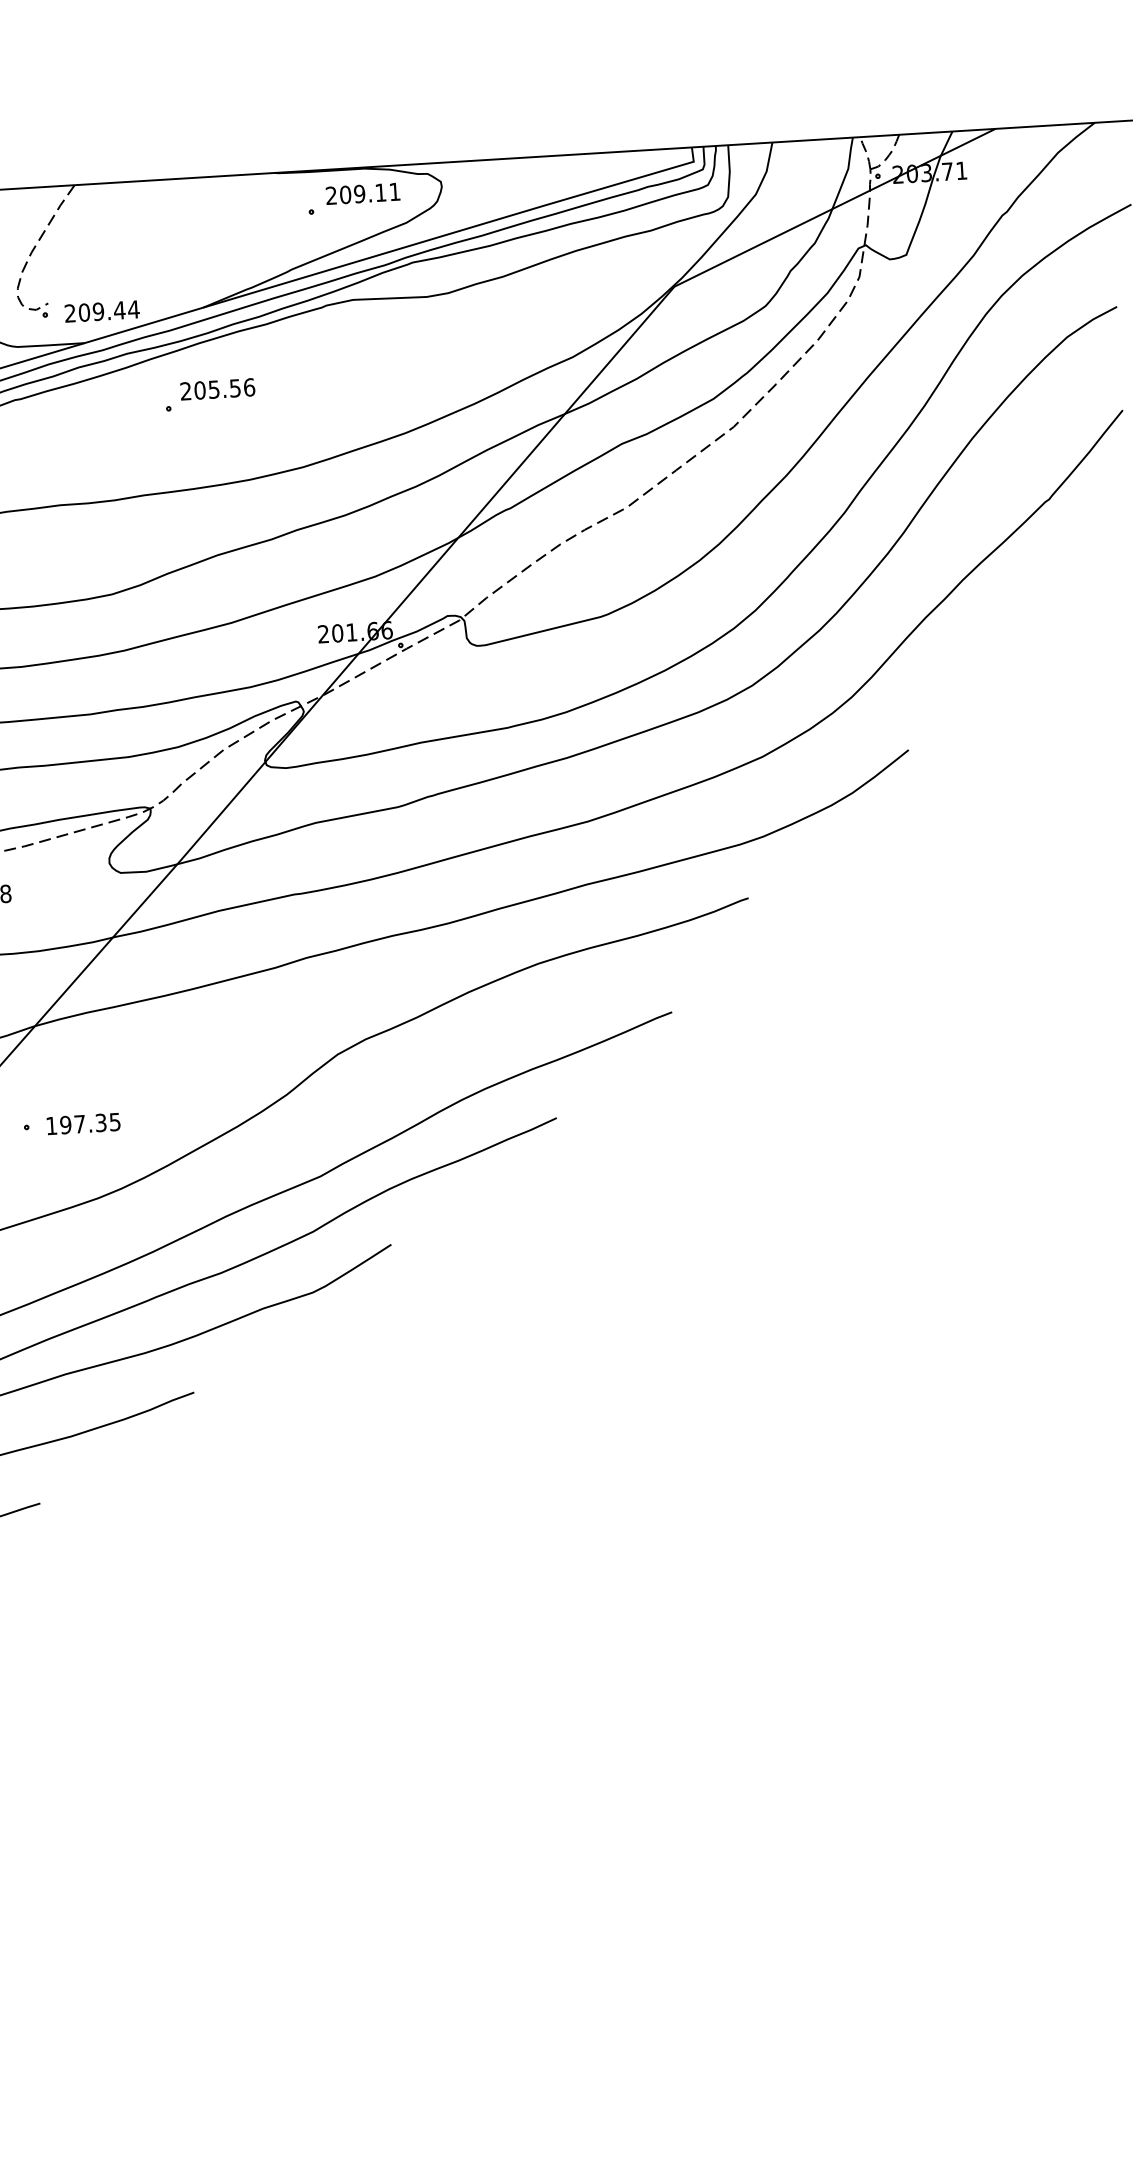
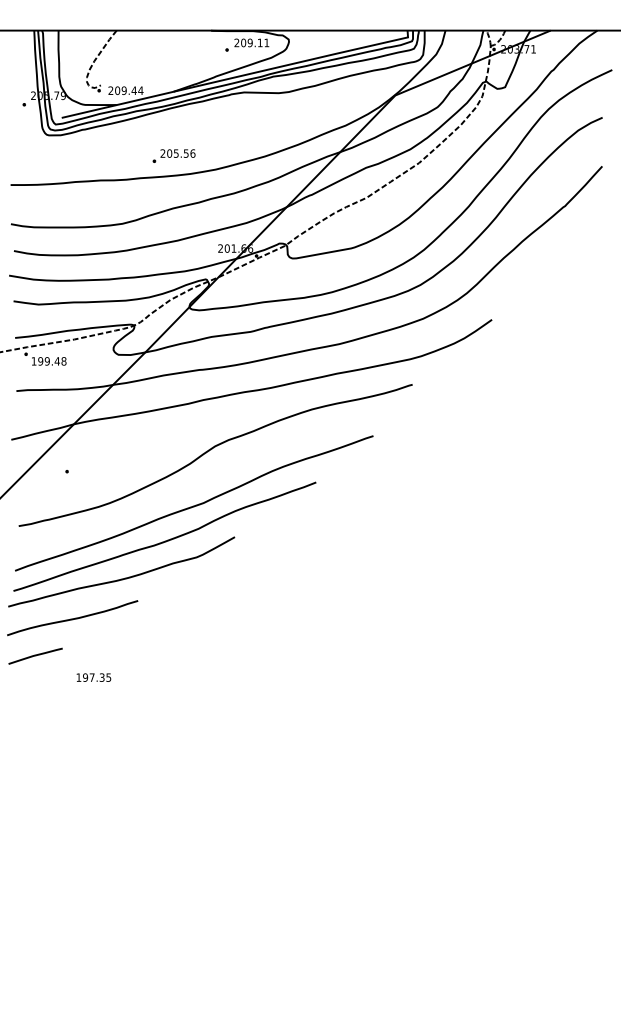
part: (208, 394) -> (173, 155), moved
text: (82, 1123) -> (93, 677), moved

